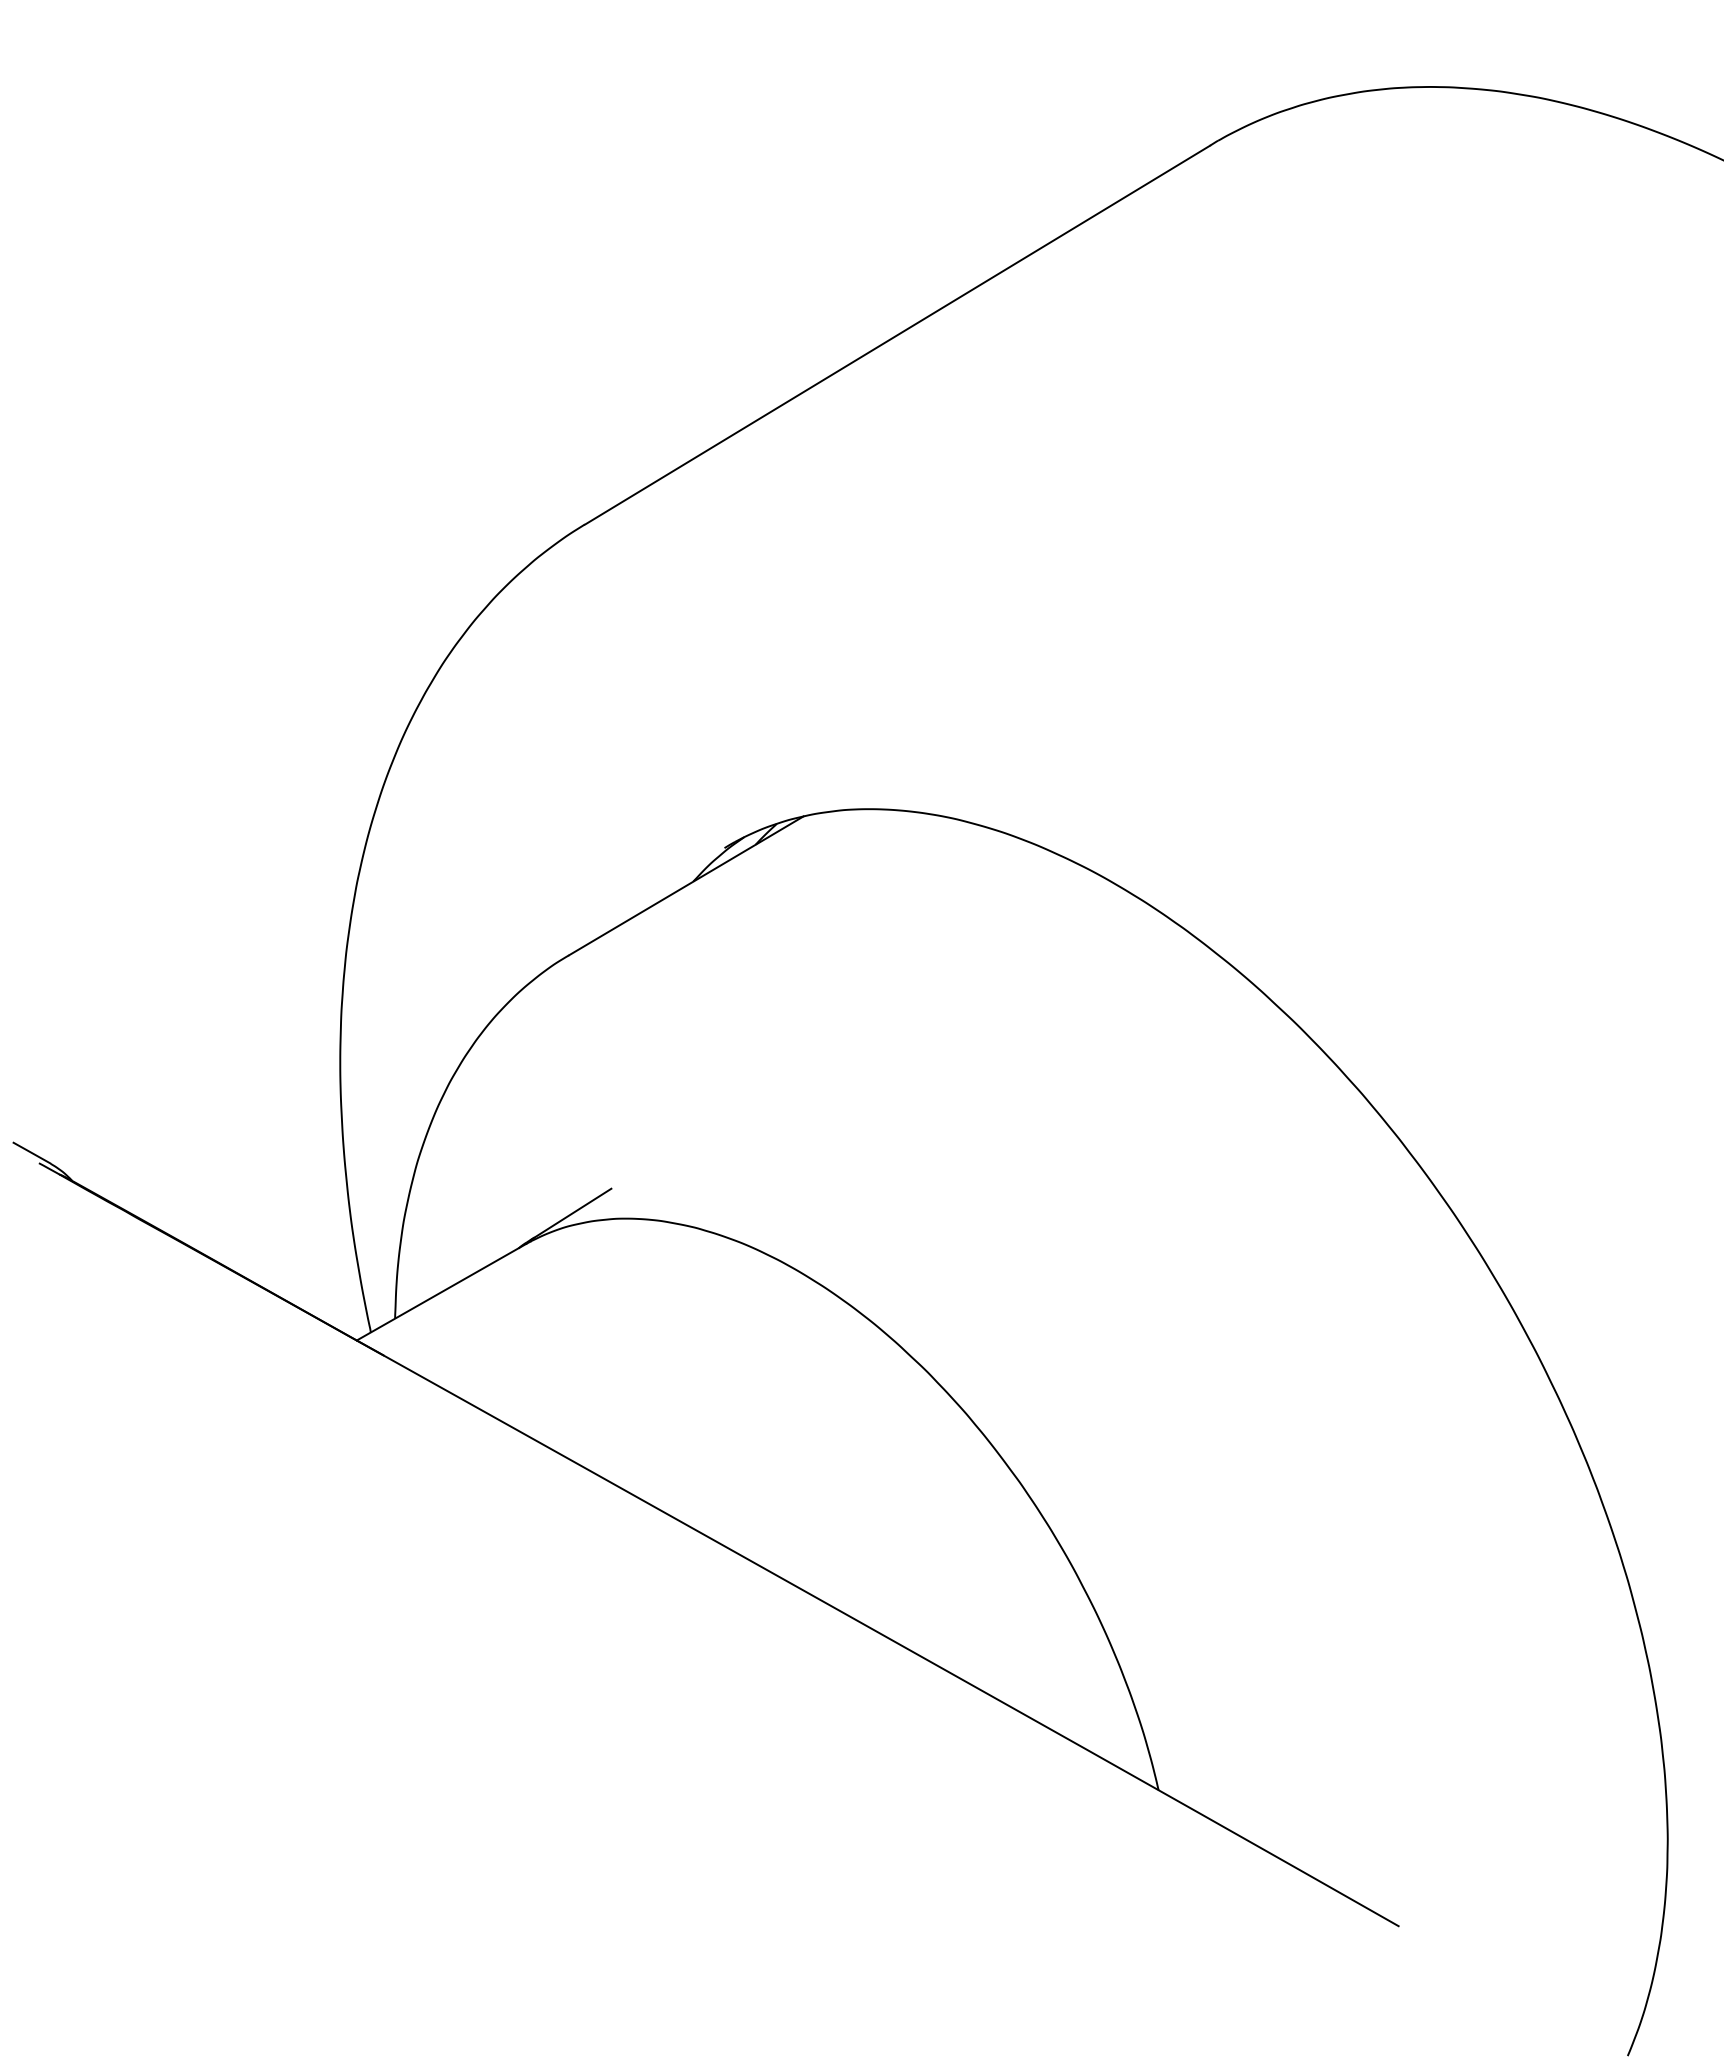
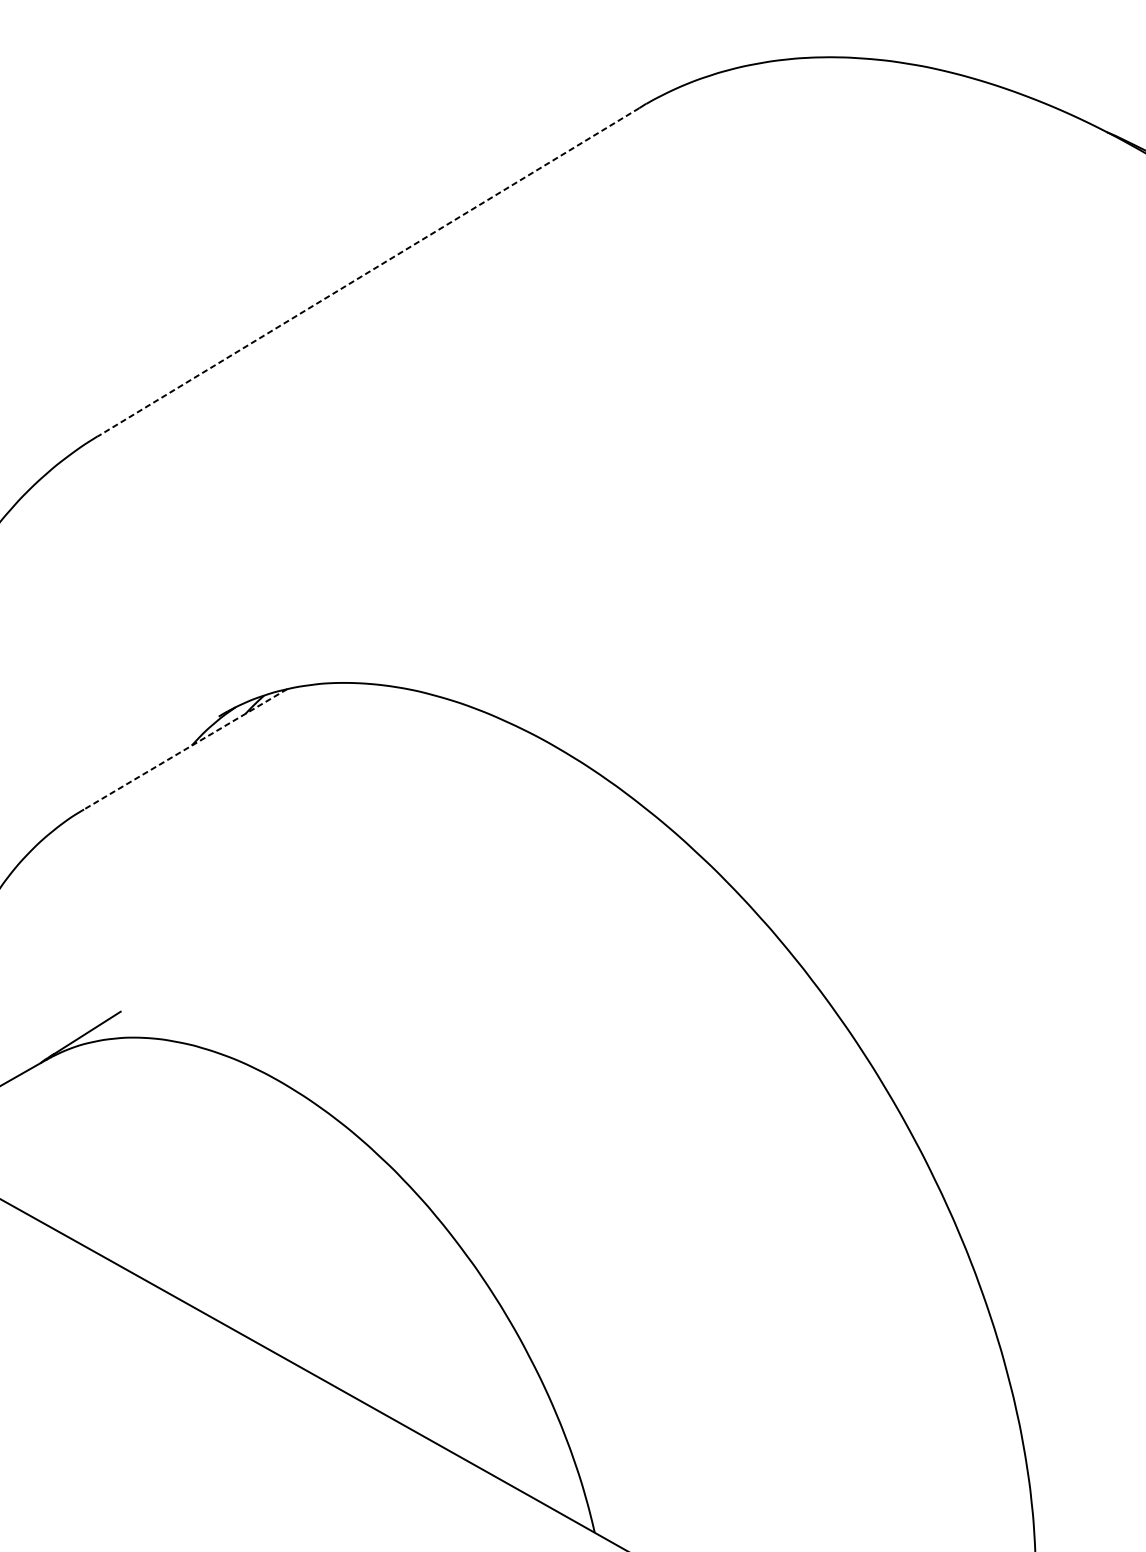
line: (897, 335) -> (368, 272), solid -> dashed
line: (685, 886) -> (184, 749), solid -> dashed

